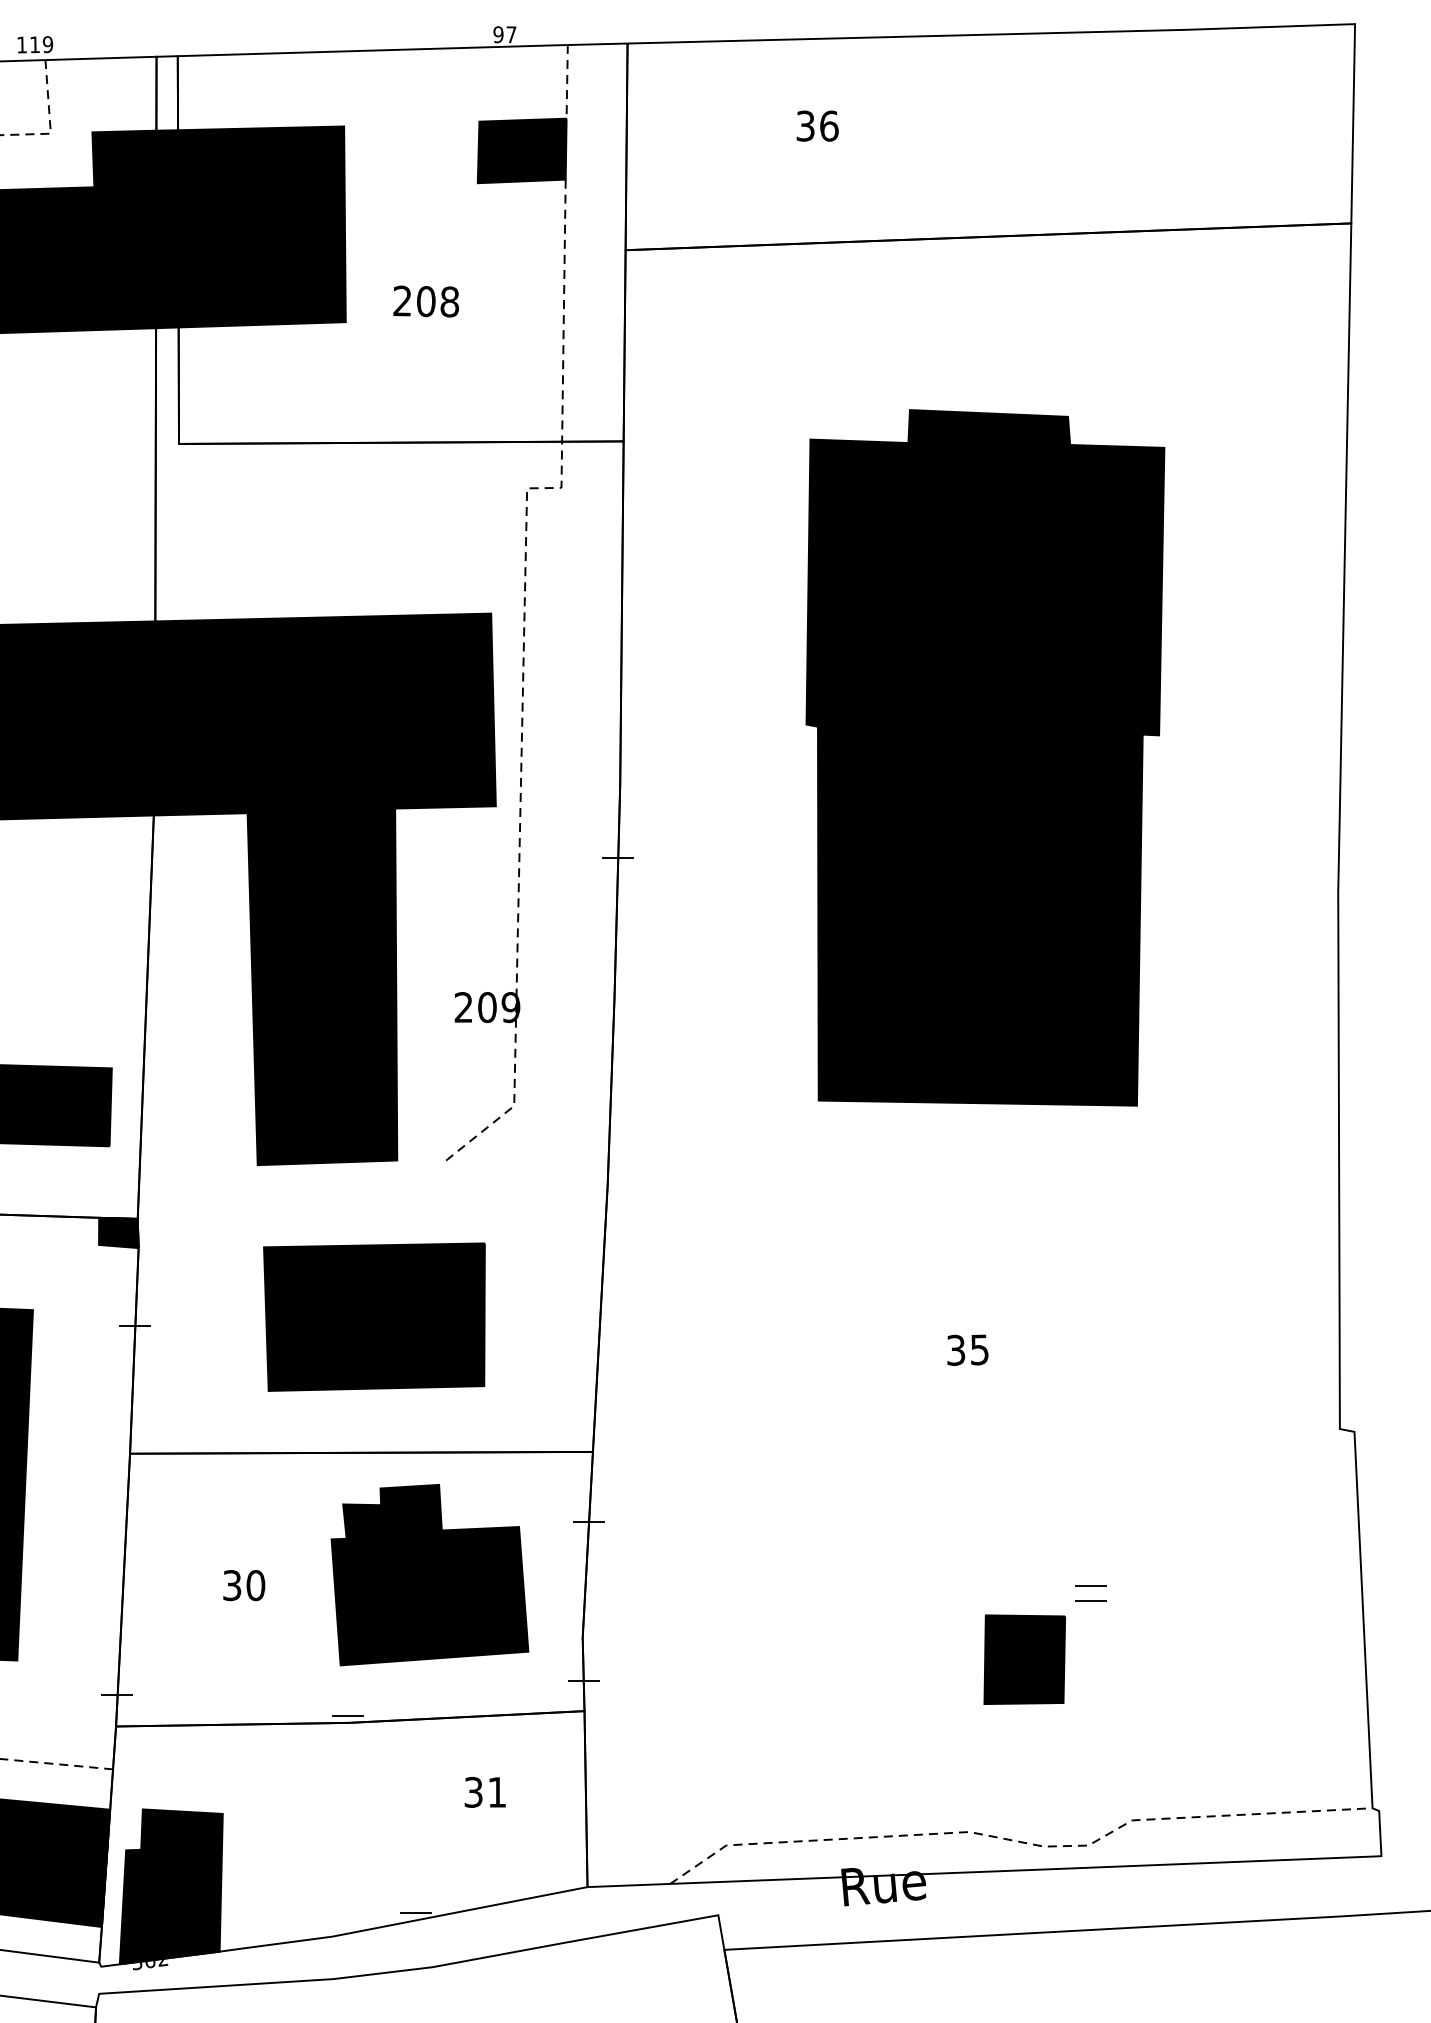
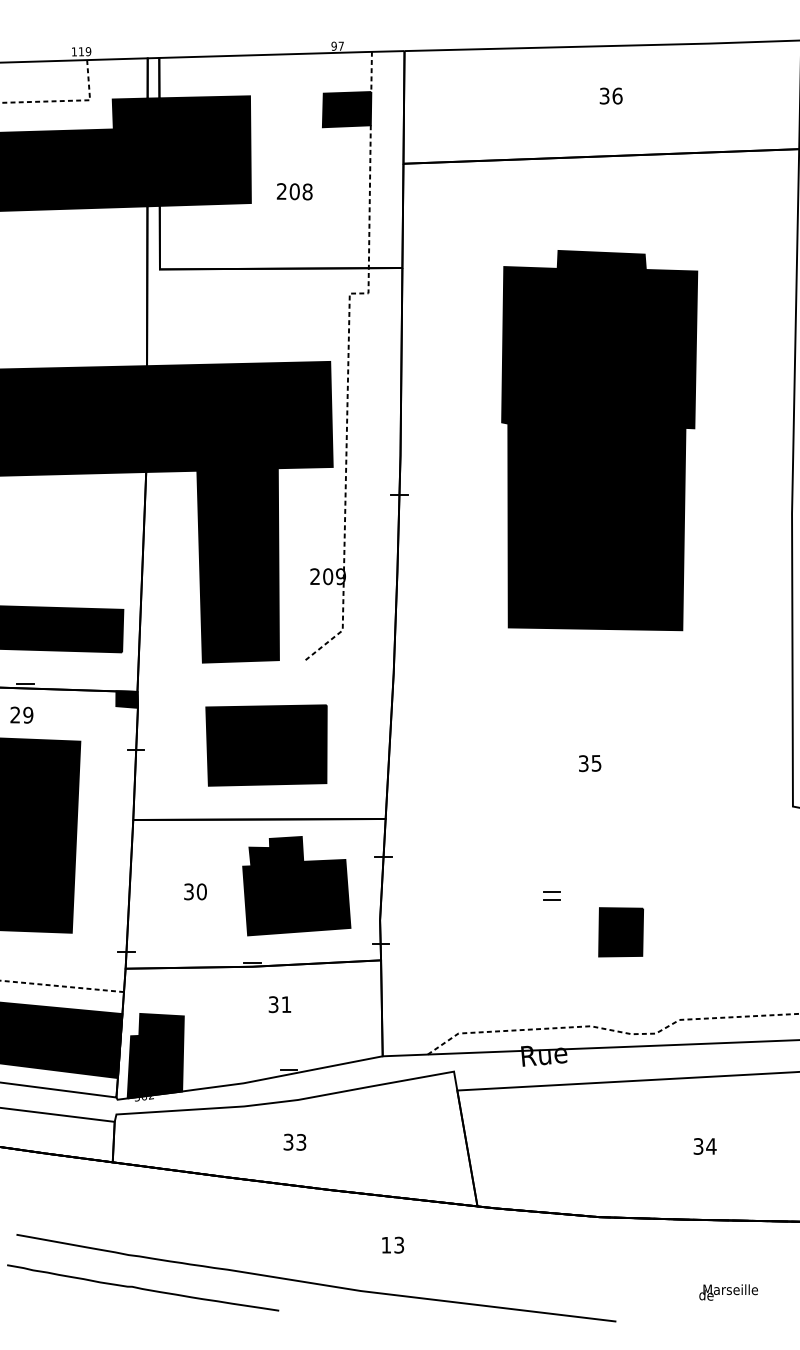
text: (816, 124) -> (610, 95), moved
part: (1089, 1592) -> (551, 895), moved
text: (484, 1792) -> (279, 1004), moved

